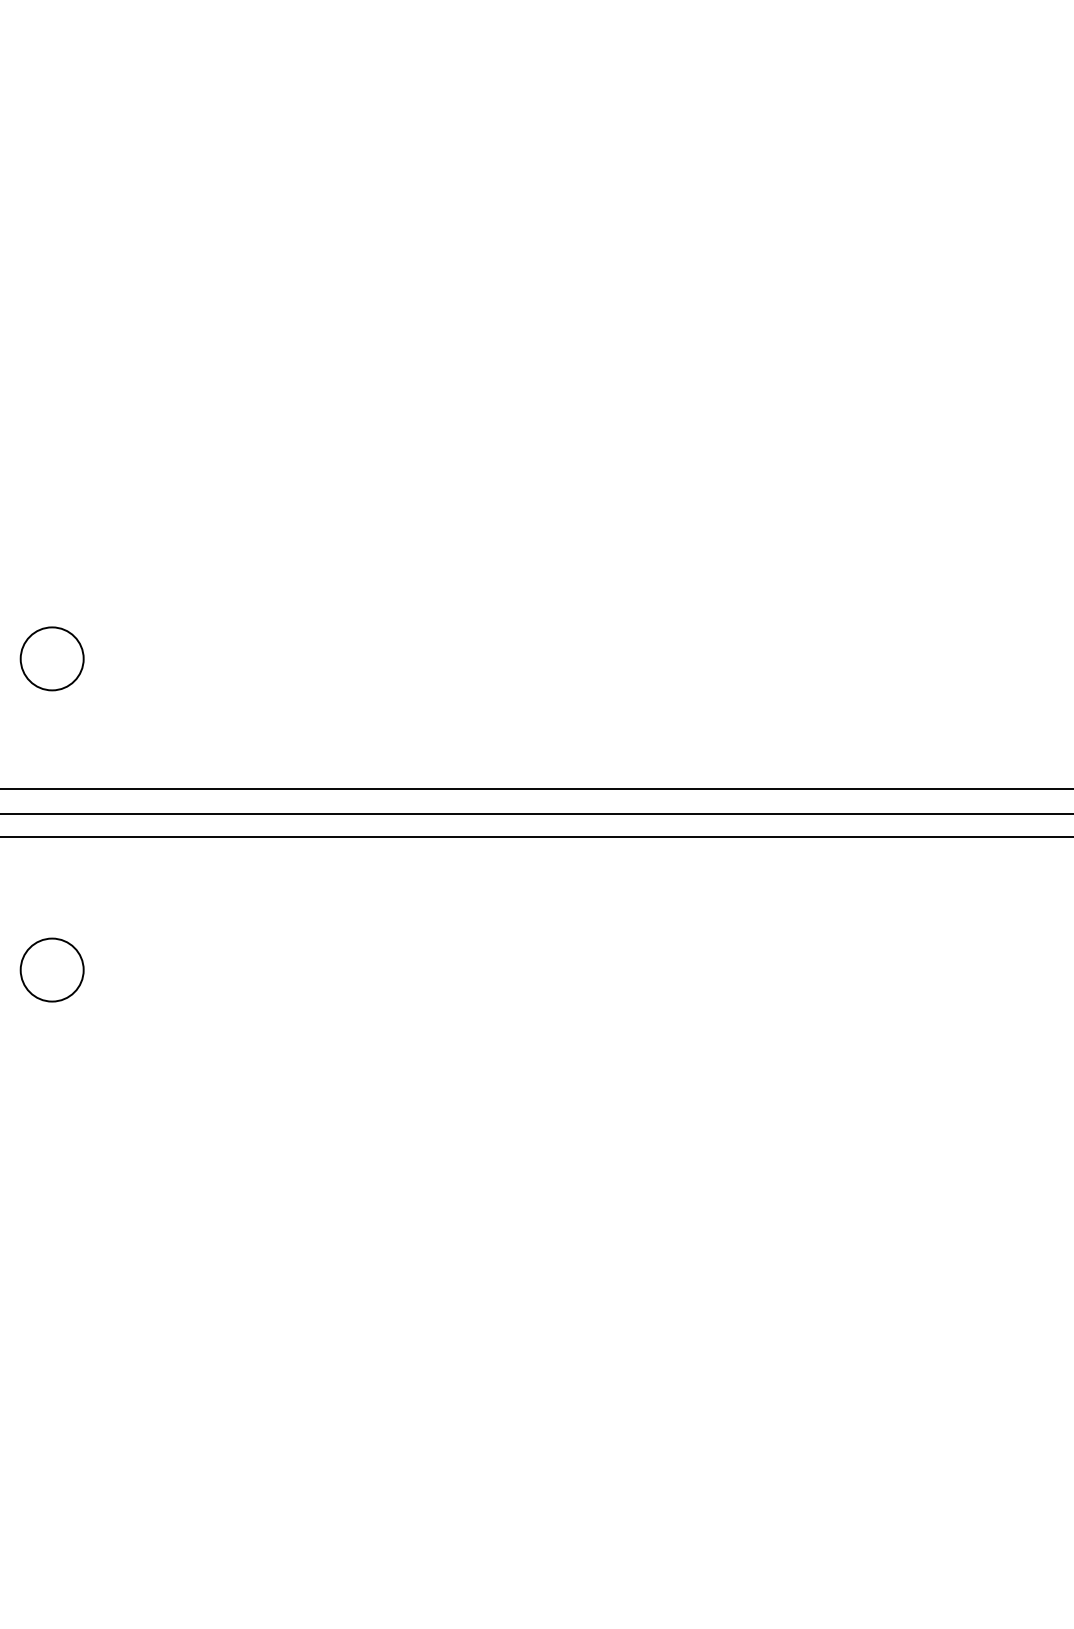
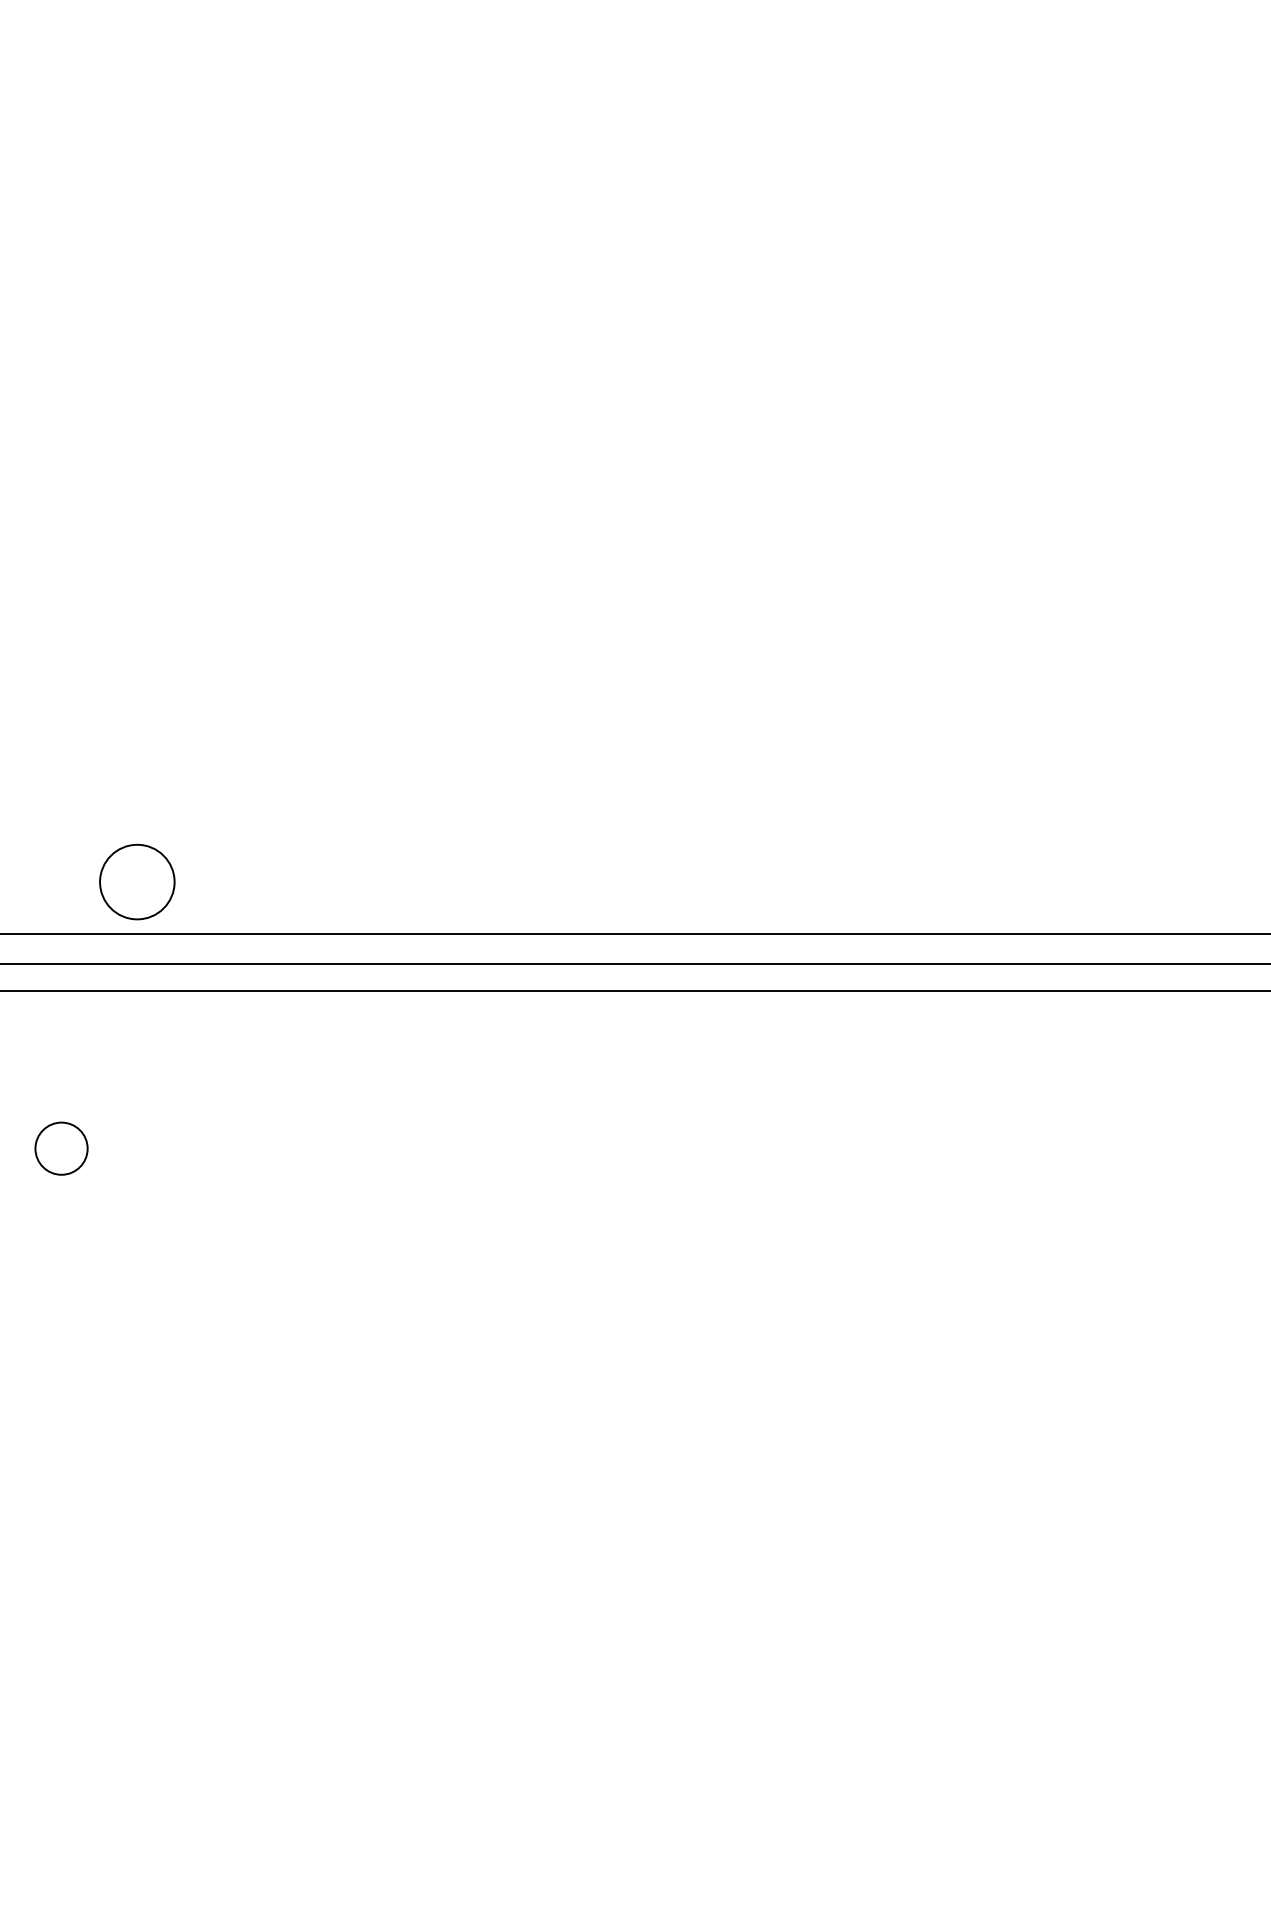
circle: (51, 658) -> (136, 881), moved
circle: (51, 969) -> (60, 1148), size x0.7

